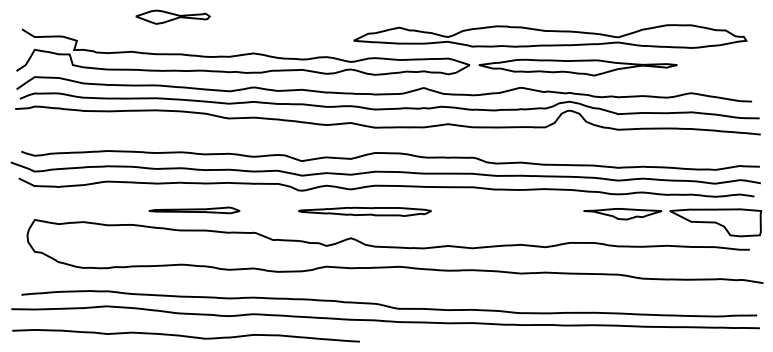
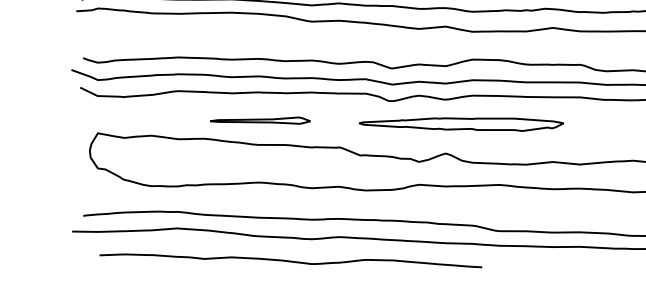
part: (194, 210) -> (260, 120), moved
part: (364, 211) -> (460, 124), size x1.4
curve: (185, 335) -> (290, 260), moved

